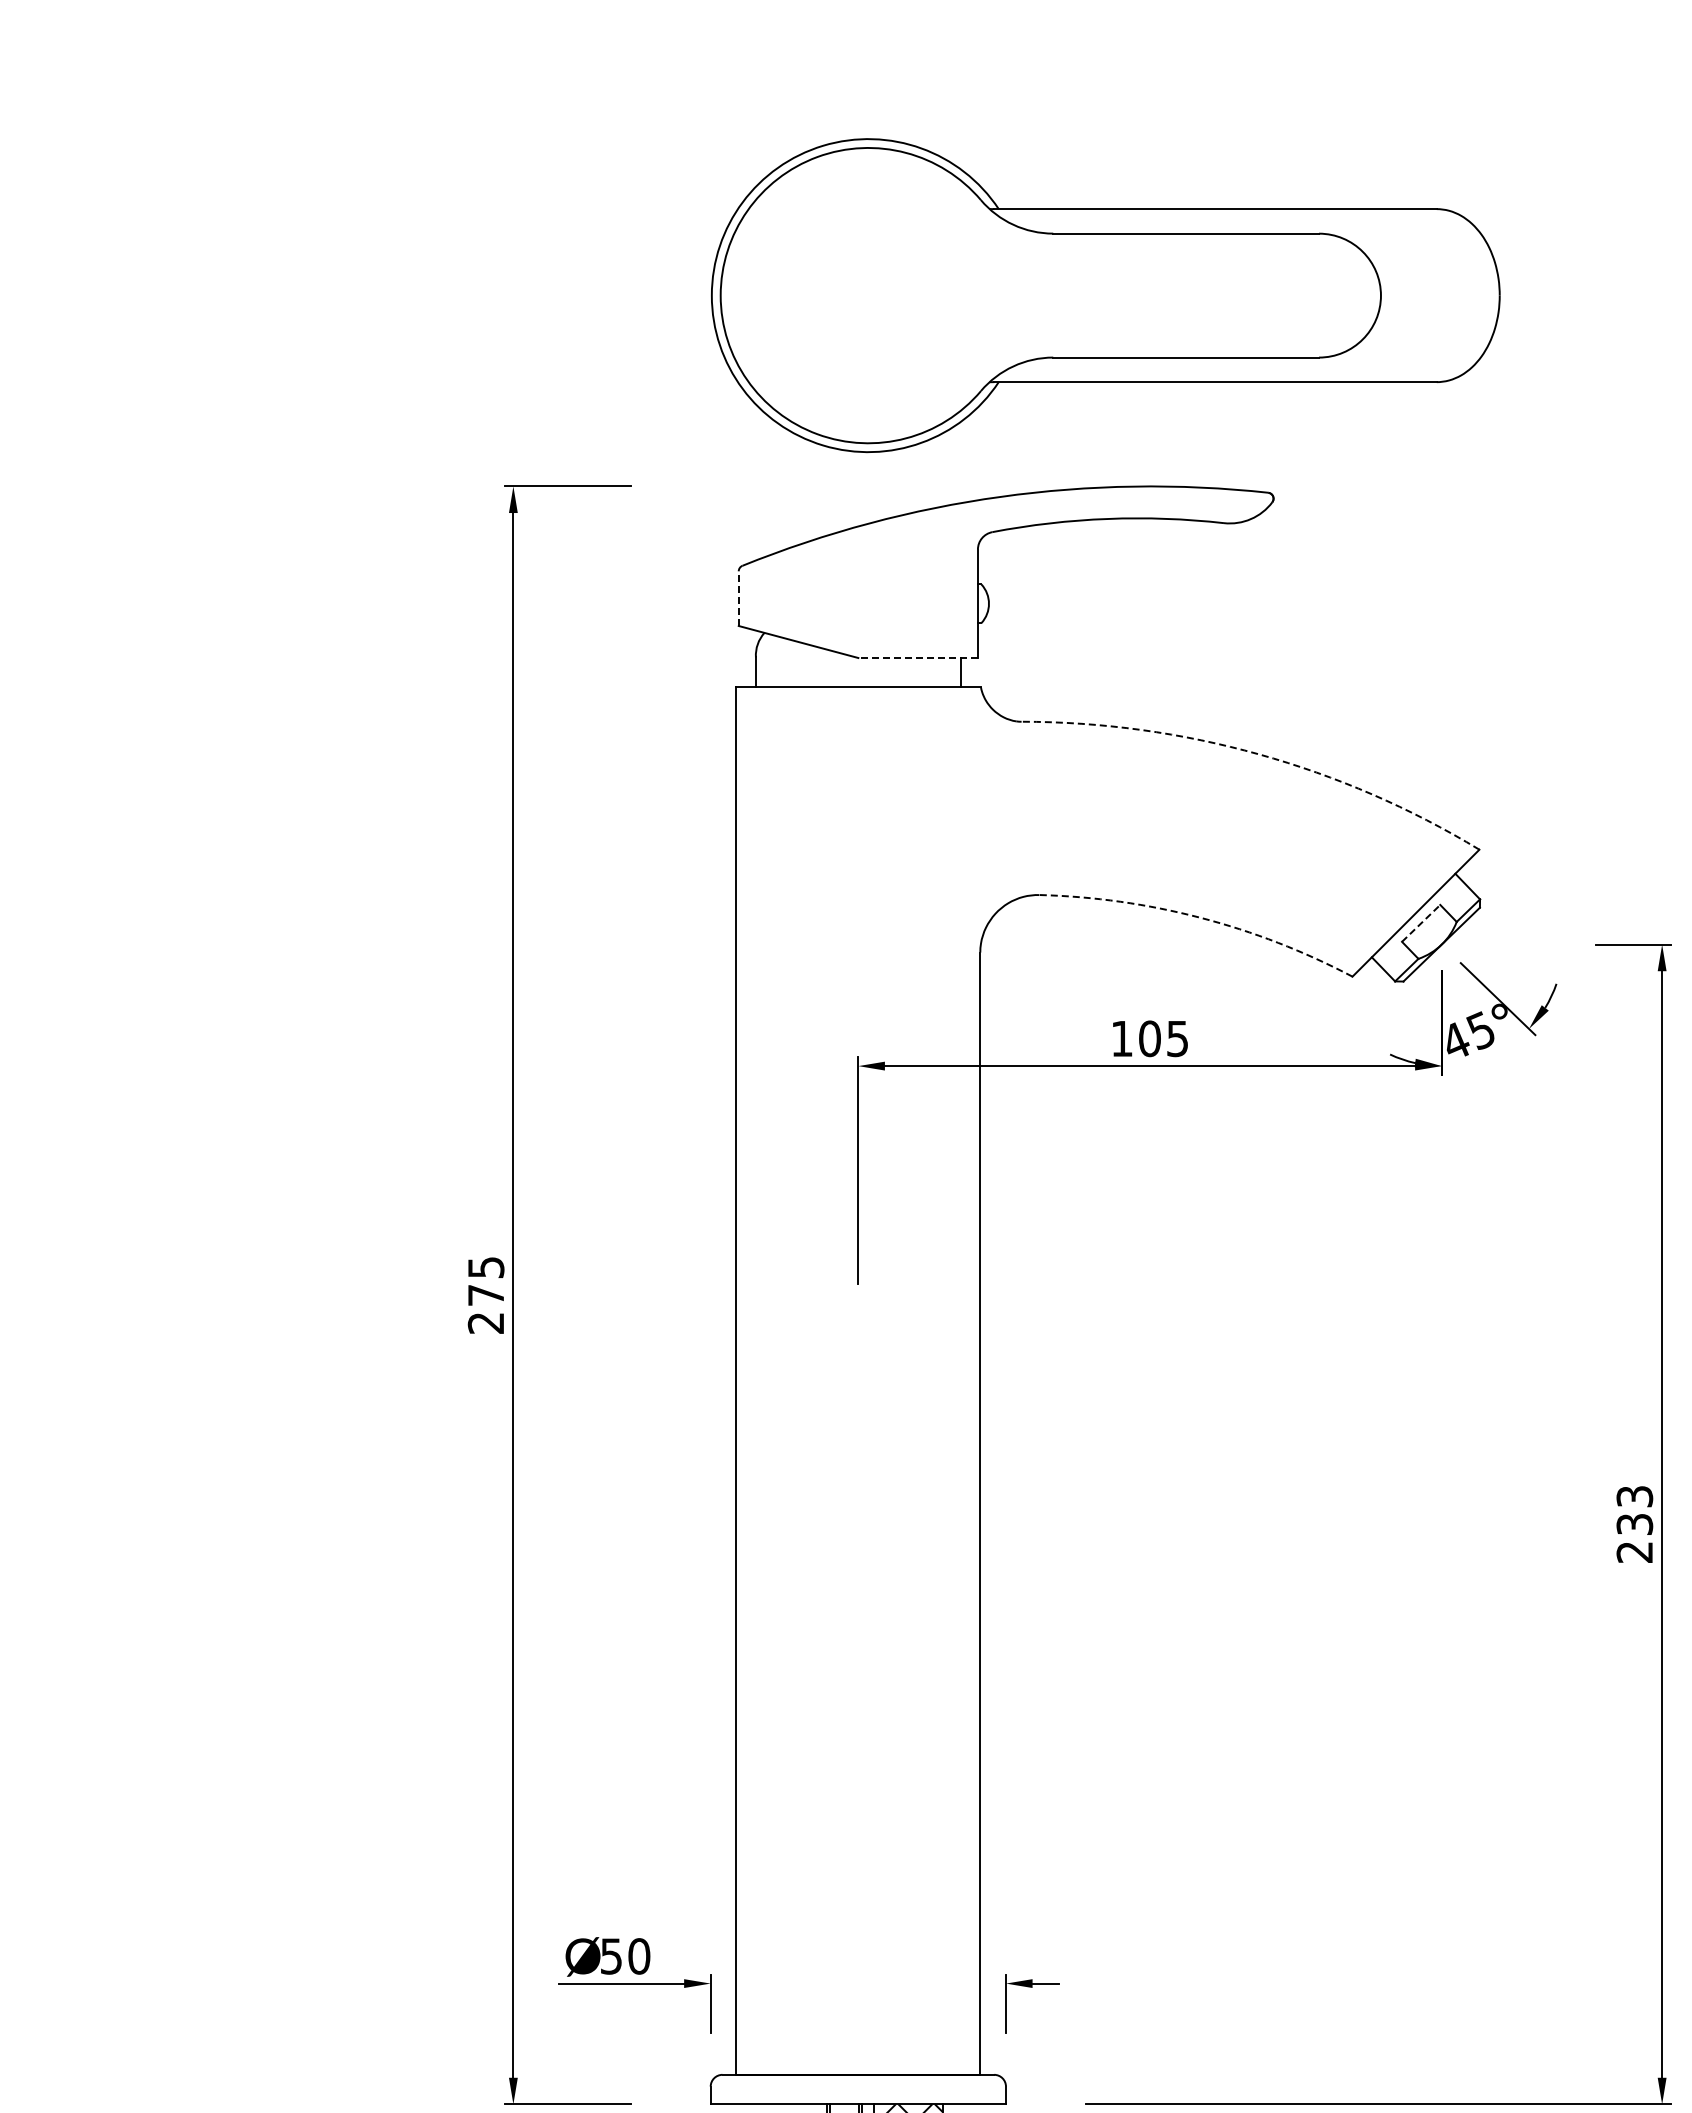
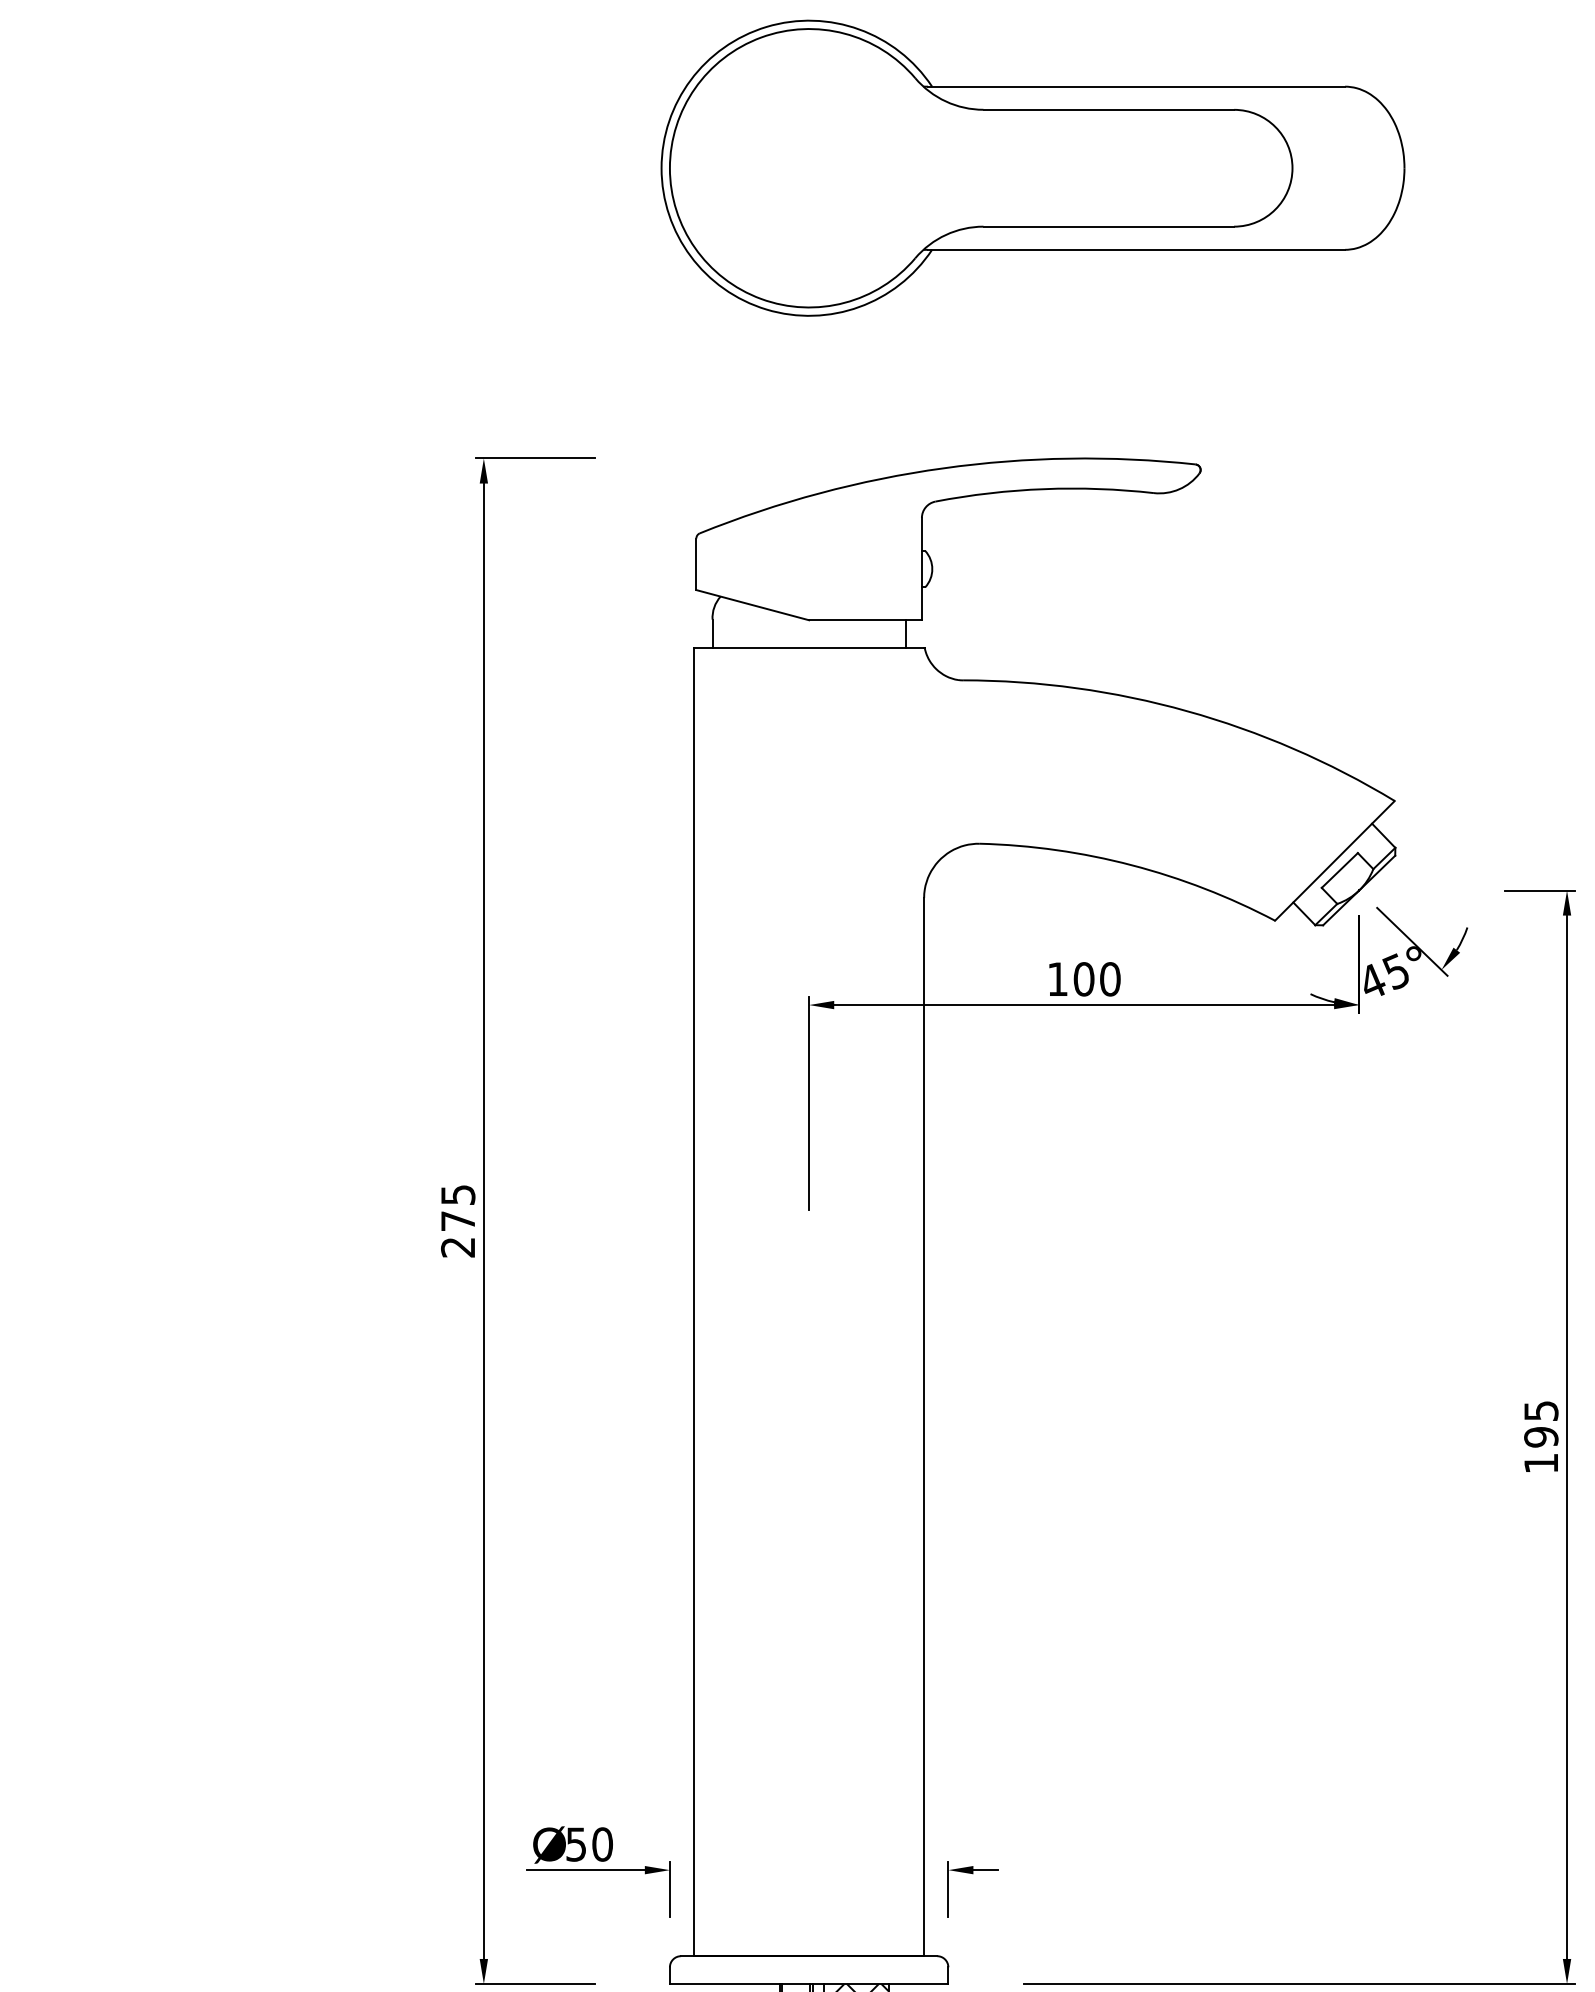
part: (1105, 295) -> (1032, 168), moved
line: (738, 598) -> (696, 564), dashed -> solid
line: (918, 658) -> (865, 620), dashed -> solid
arc: (1259, 754) -> (1187, 711), dashed -> solid
arc: (1200, 917) -> (1131, 864), dashed -> solid
line: (1421, 923) -> (1340, 870), dashed -> solid
text: (1177, 1038) -> (1110, 979), 105 -> 100
text: (1634, 1524) -> (1540, 1437), 233 -> 195

